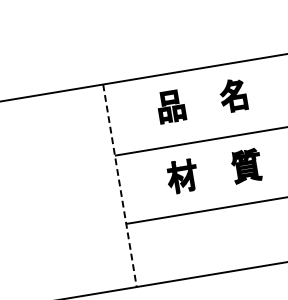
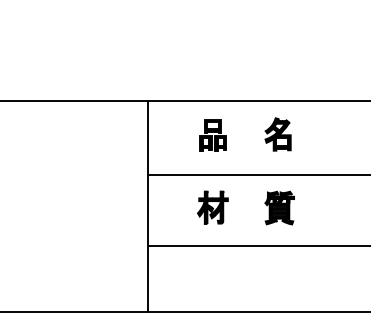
line: (120, 186) -> (148, 207), dashed -> solid

